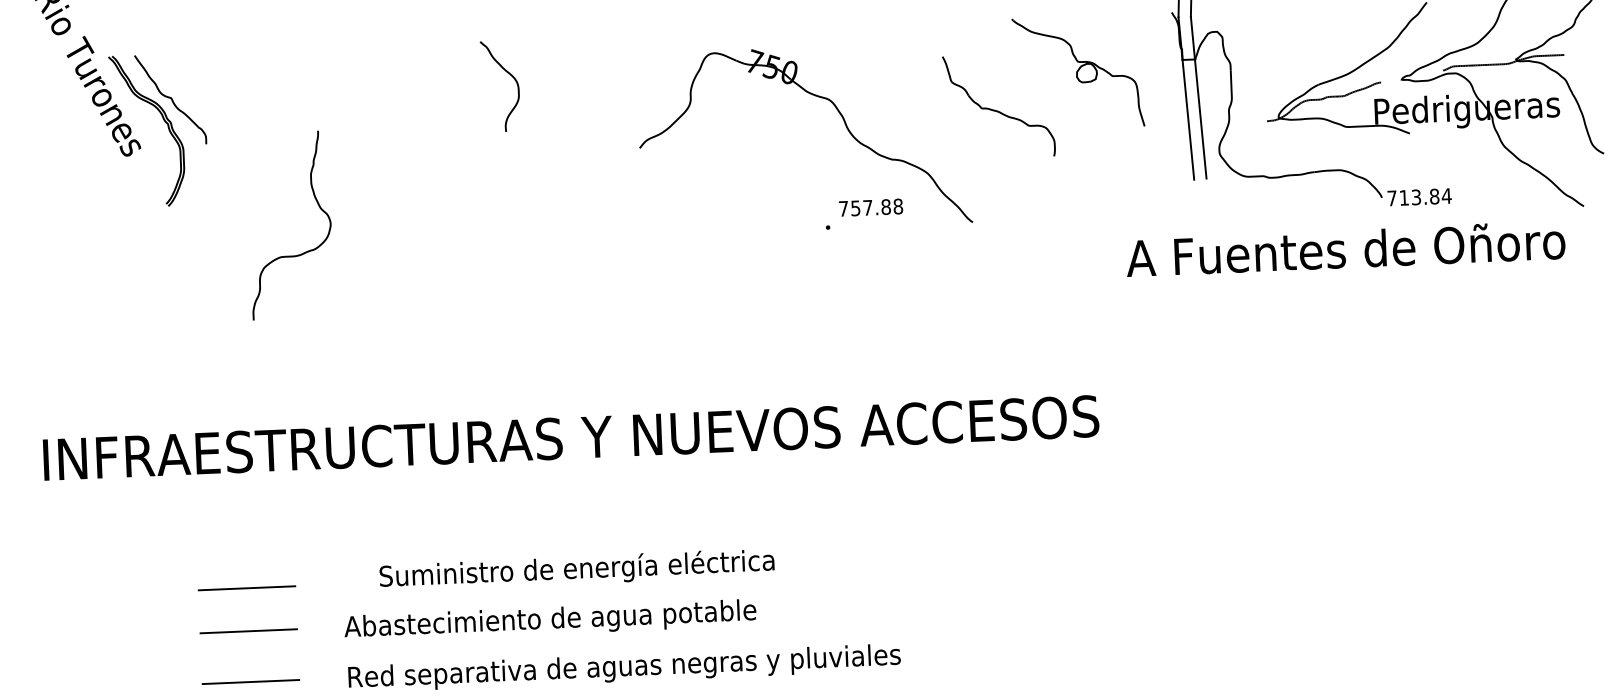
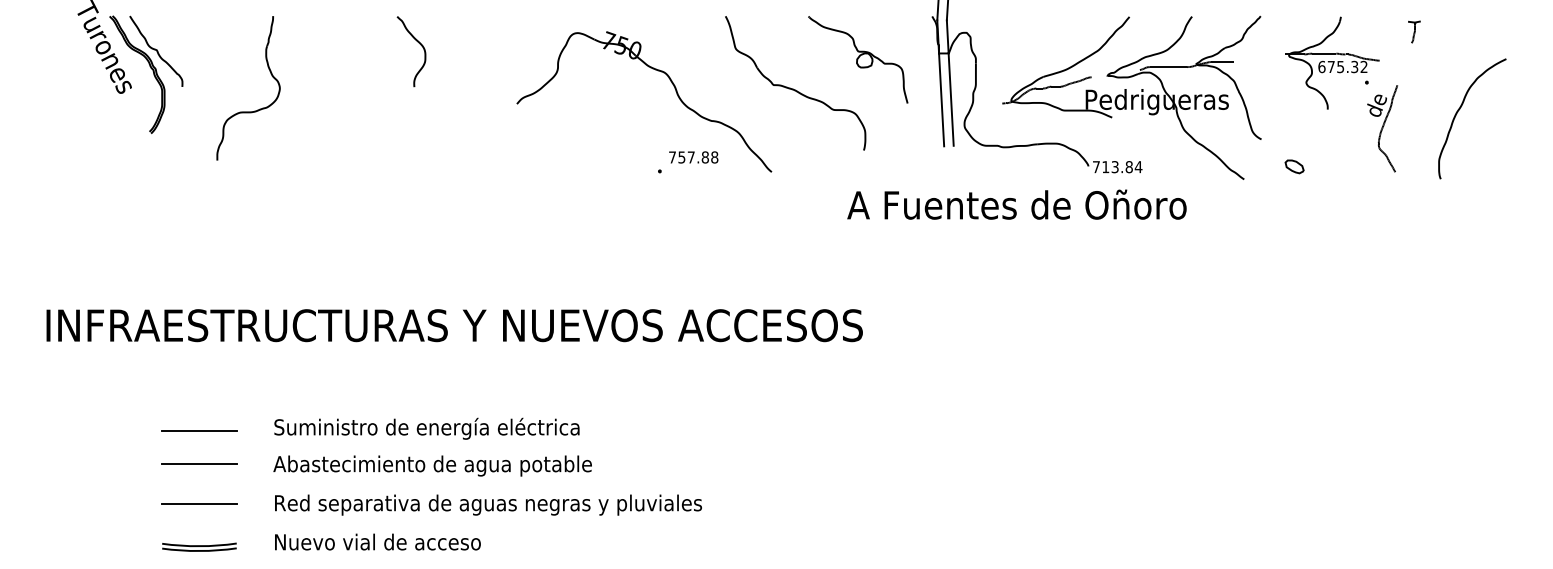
part: (998, 106) -> (795, 83), size x1.67
text: (1345, 248) -> (1016, 204), moved
part: (299, 253) -> (254, 110), moved
text: (576, 569) -> (426, 428), moved

